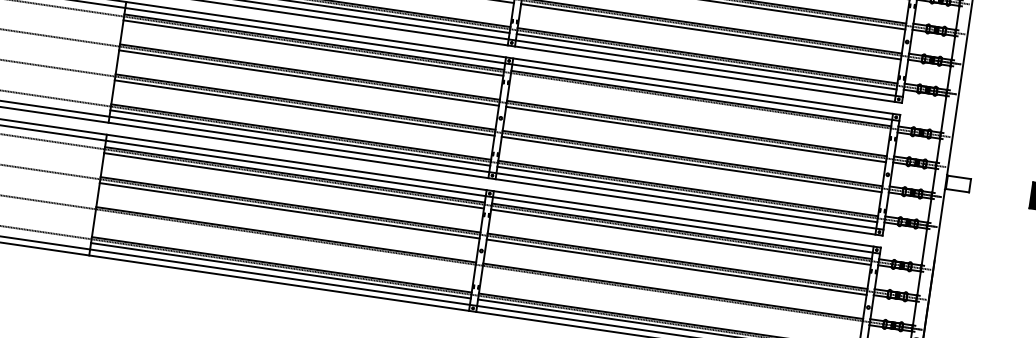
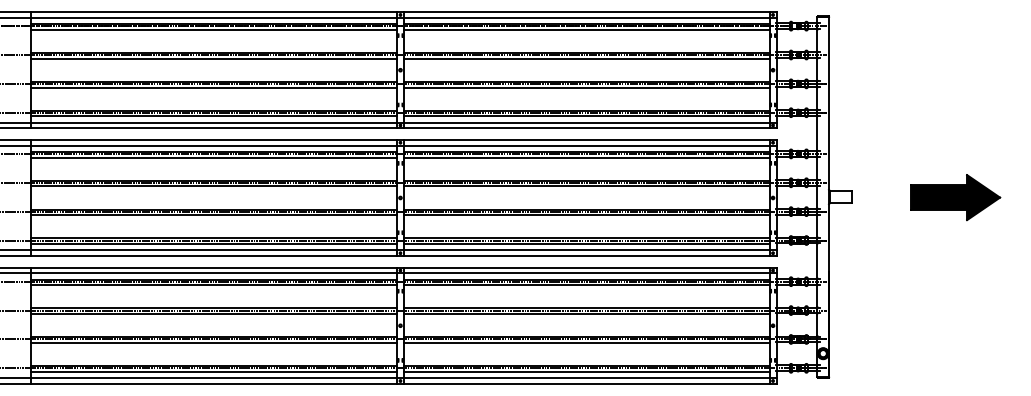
line: (700, 104) -> (586, 157), added
line: (285, 241) -> (214, 343), added
line: (671, 297) -> (586, 343), added

